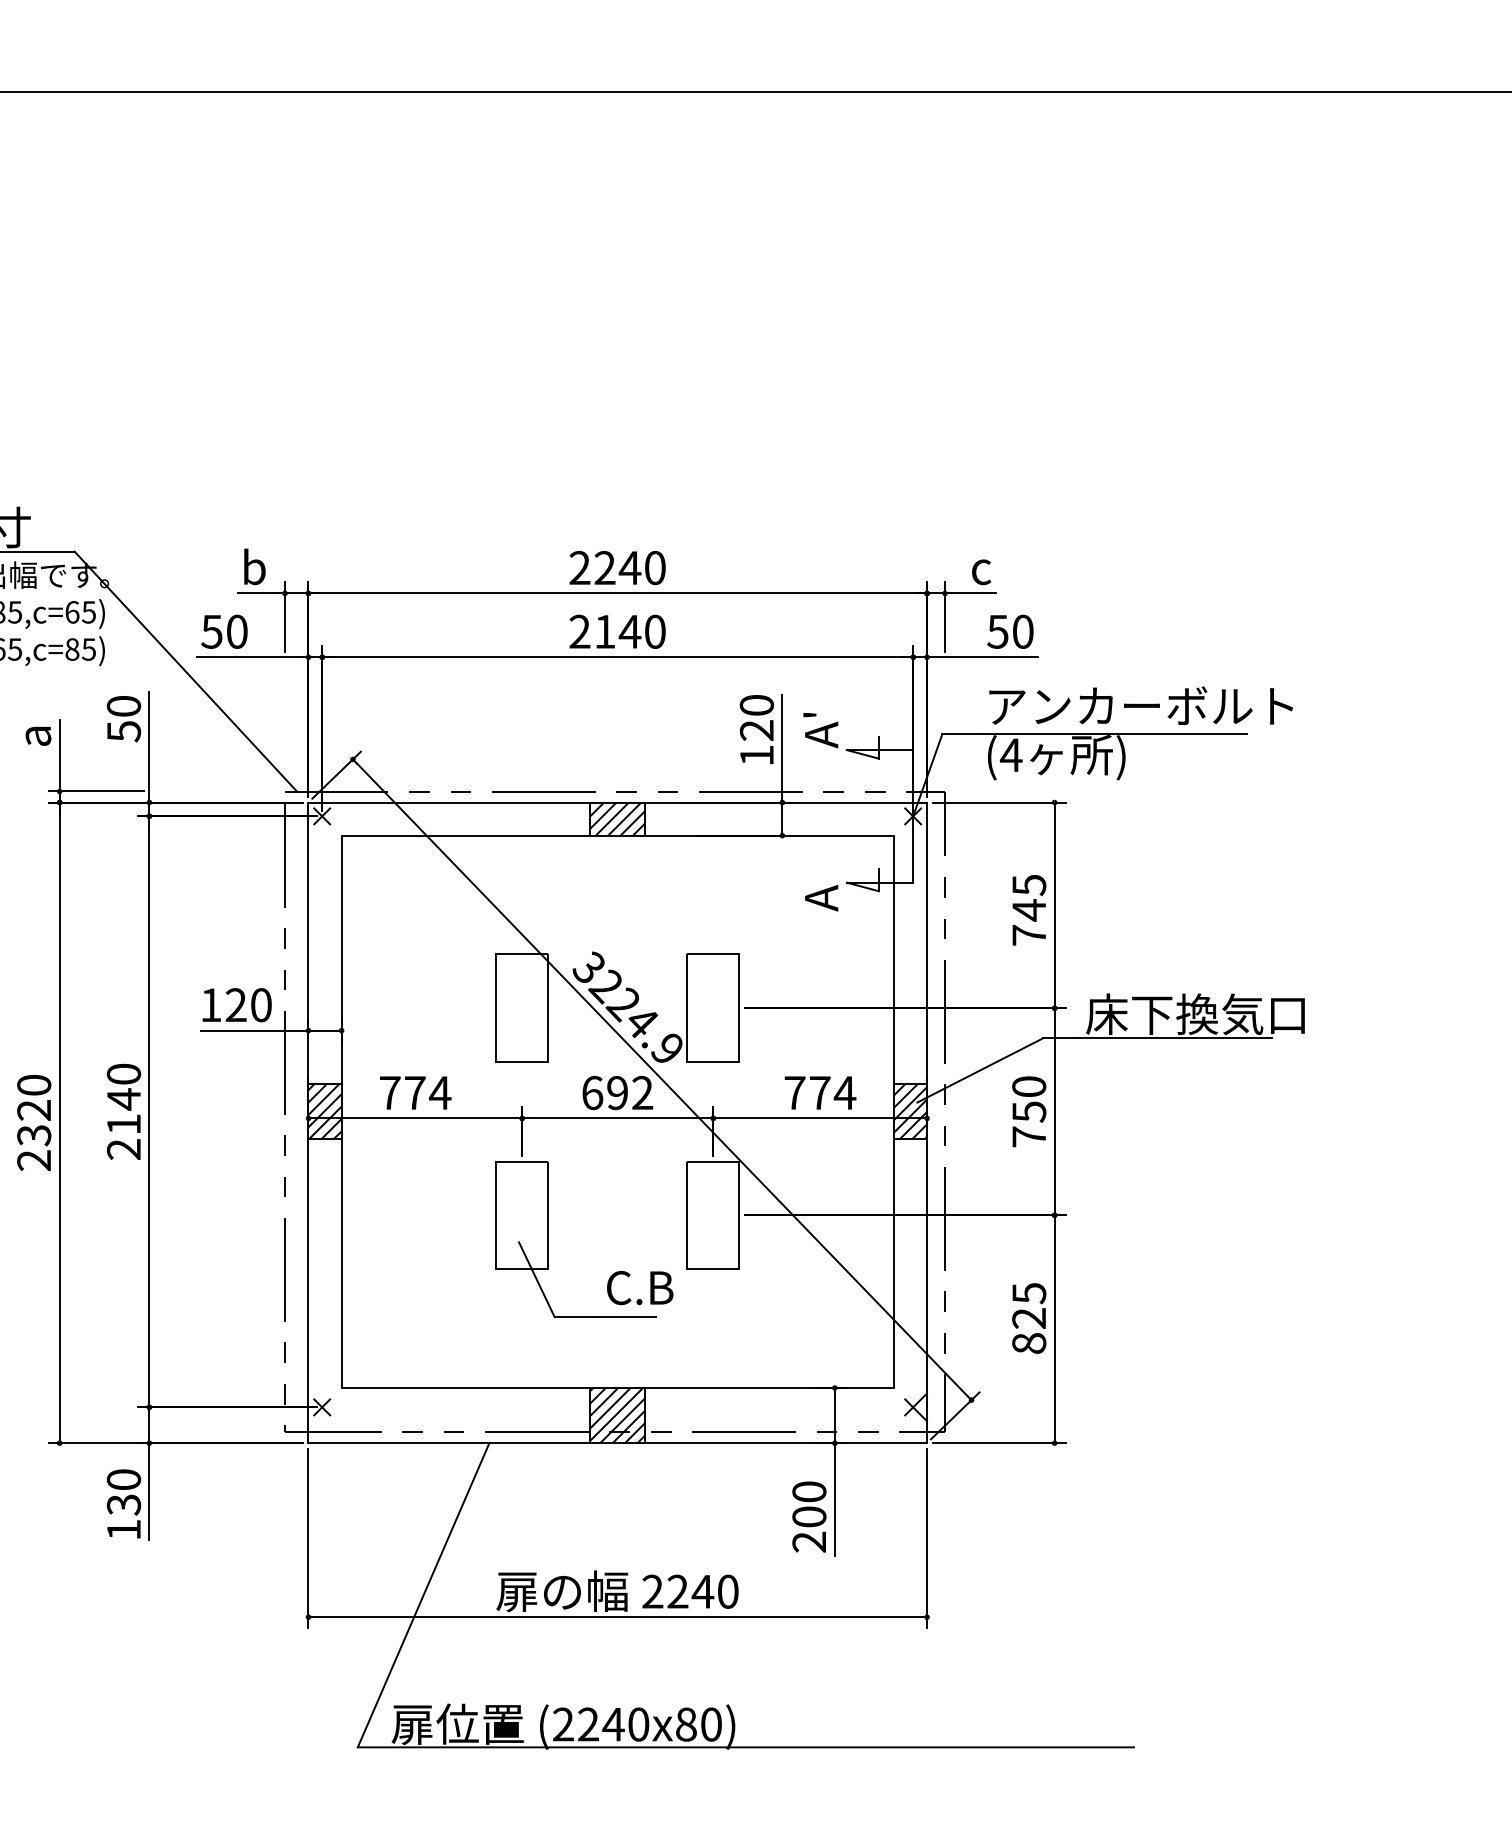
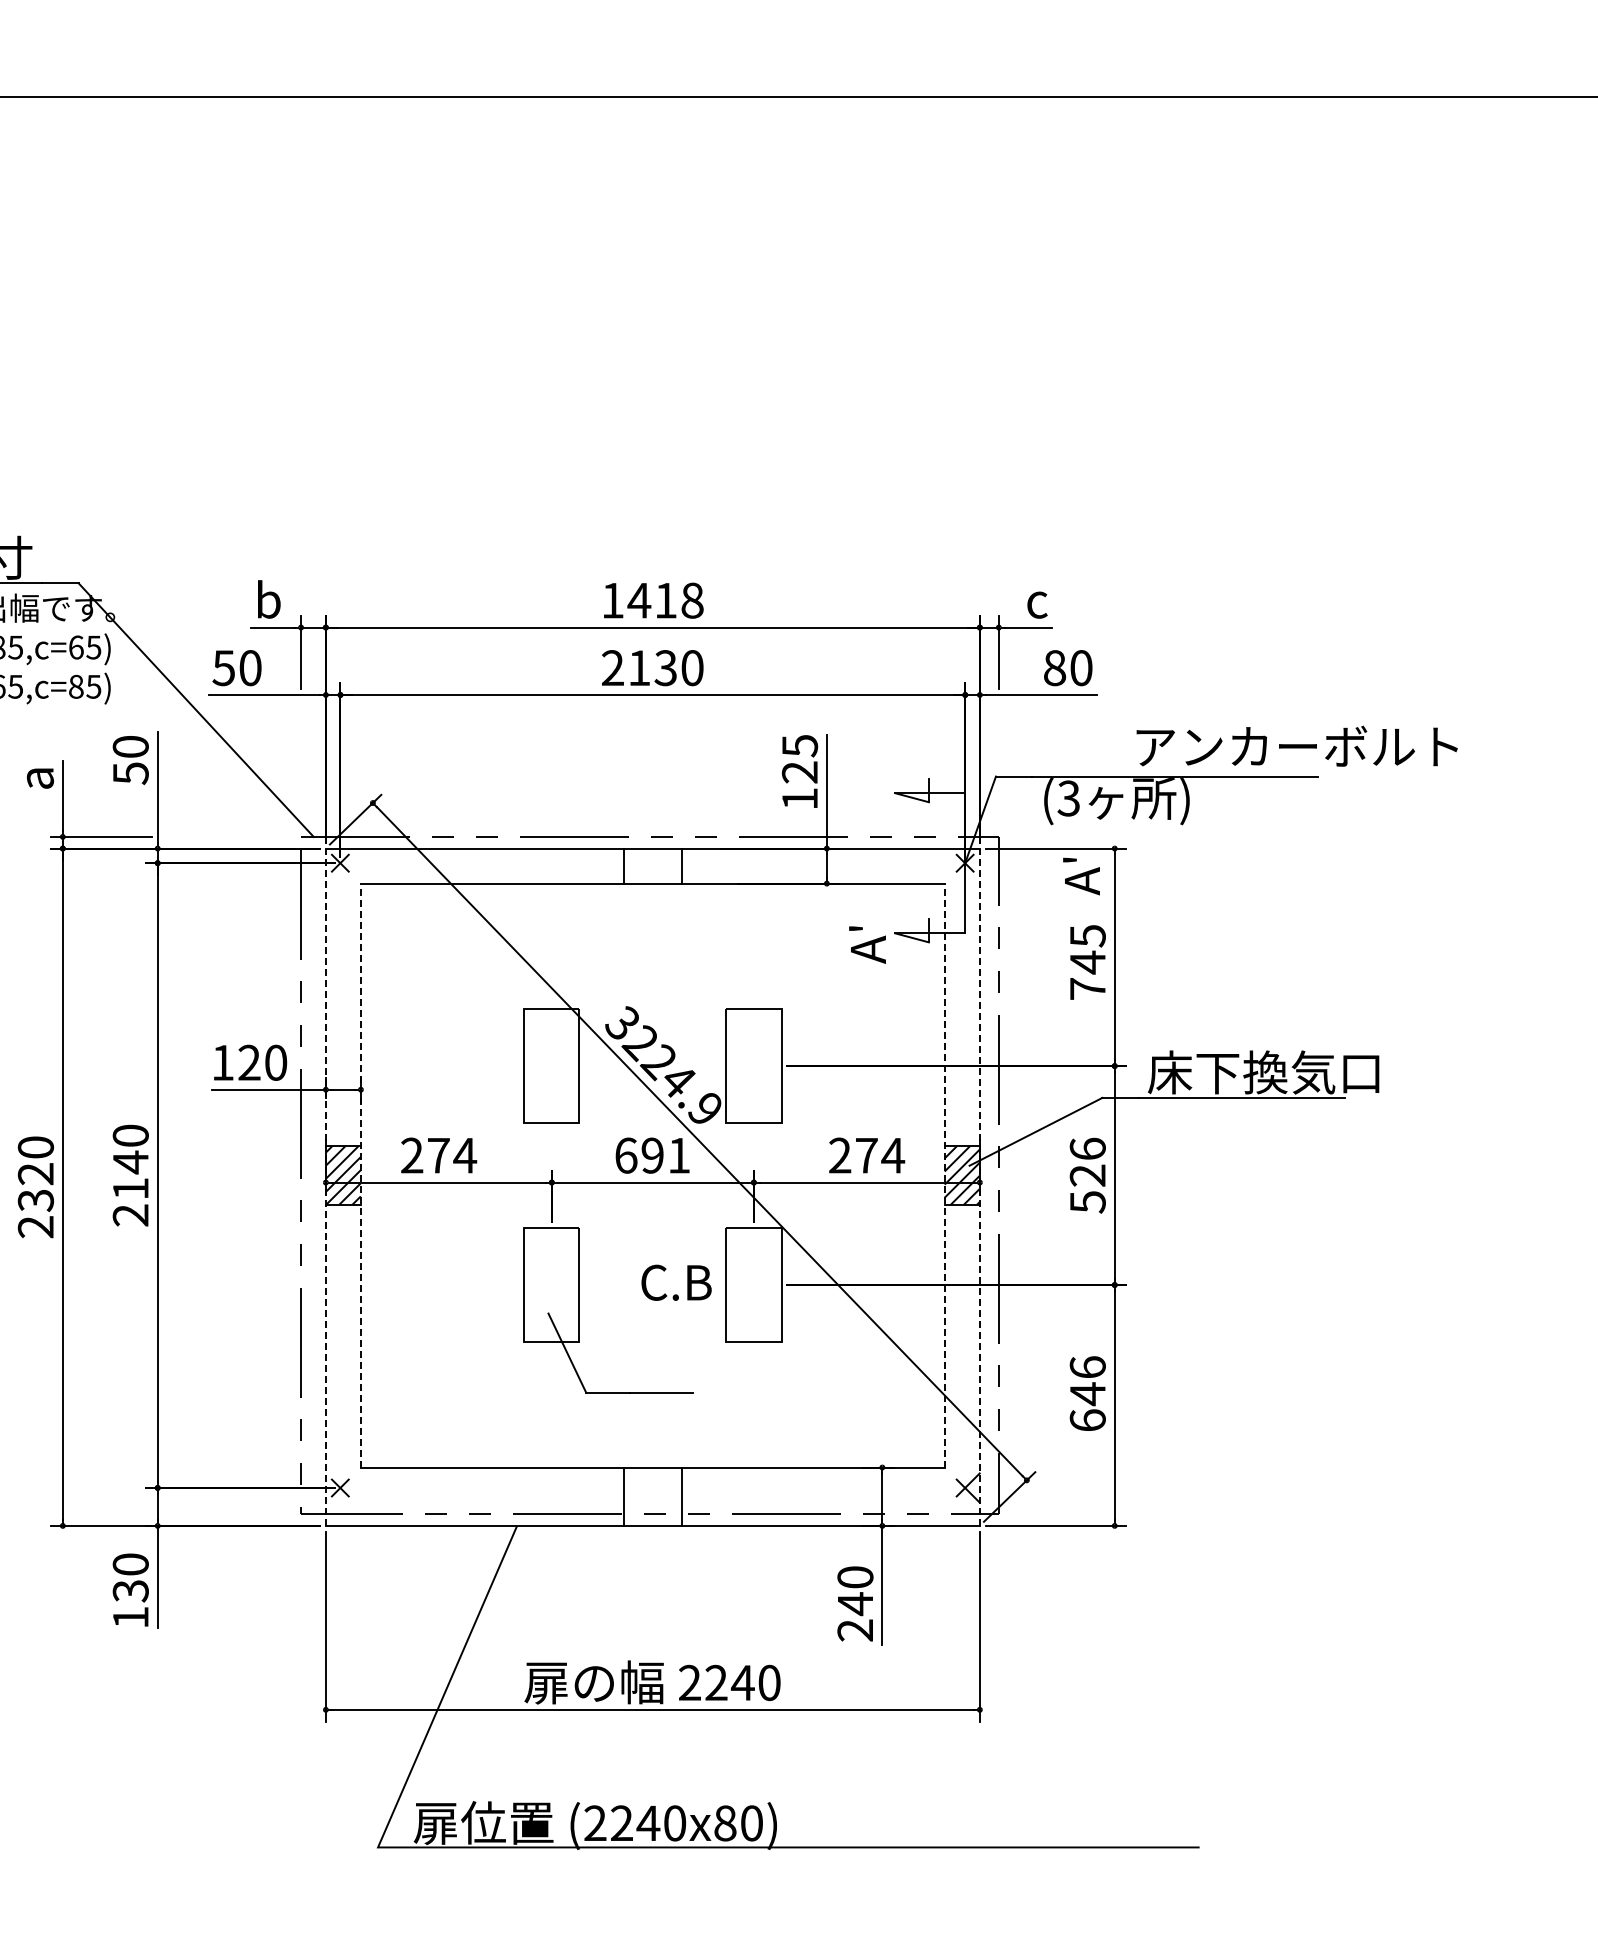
text: (617, 567) -> (652, 600), 2240 -> 1418
text: (629, 632) -> (665, 668), 2140 -> 2130
text: (997, 632) -> (1054, 668), 50 -> 80
text: (757, 705) -> (800, 746), 120 -> 125
text: (1140, 705) -> (1296, 745), moved
text: (820, 730) -> (1081, 876), moved
text: (1010, 755) -> (1068, 798), (4 -> (3
hatch: (617, 818) -> (652, 865), removed
text: (809, 878) -> (855, 928), A -> A'
text: (390, 1092) -> (412, 1155), 774 -> 274
text: (642, 1092) -> (679, 1155), 692 -> 691
text: (795, 1092) -> (840, 1155), 774 -> 274
line: (341, 1111) -> (360, 1175), solid -> dashed
line: (893, 1111) -> (944, 1175), solid -> dashed
text: (1028, 1111) -> (1087, 1175), 750 -> 526
line: (308, 1123) -> (325, 1187), solid -> dashed
line: (926, 1123) -> (979, 1187), solid -> dashed
text: (640, 1287) -> (676, 1282), moved
text: (1028, 1317) -> (1087, 1393), 825 -> 646
hatch: (617, 1415) -> (652, 1496), removed
text: (809, 1517) -> (855, 1604), 200 -> 240

